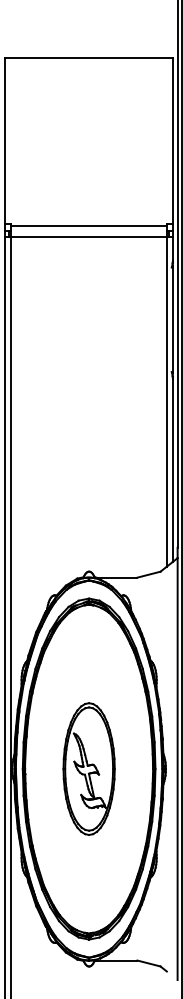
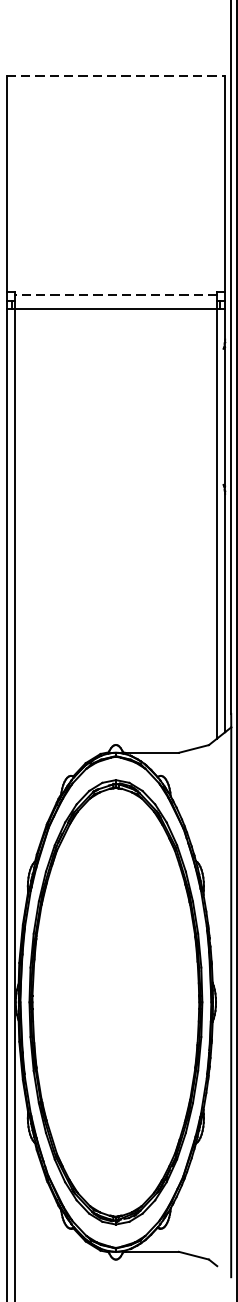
line: (89, 57) -> (116, 74), solid -> dashed
line: (89, 226) -> (116, 295), solid -> dashed
part: (88, 768) -> (115, 1001), removed

